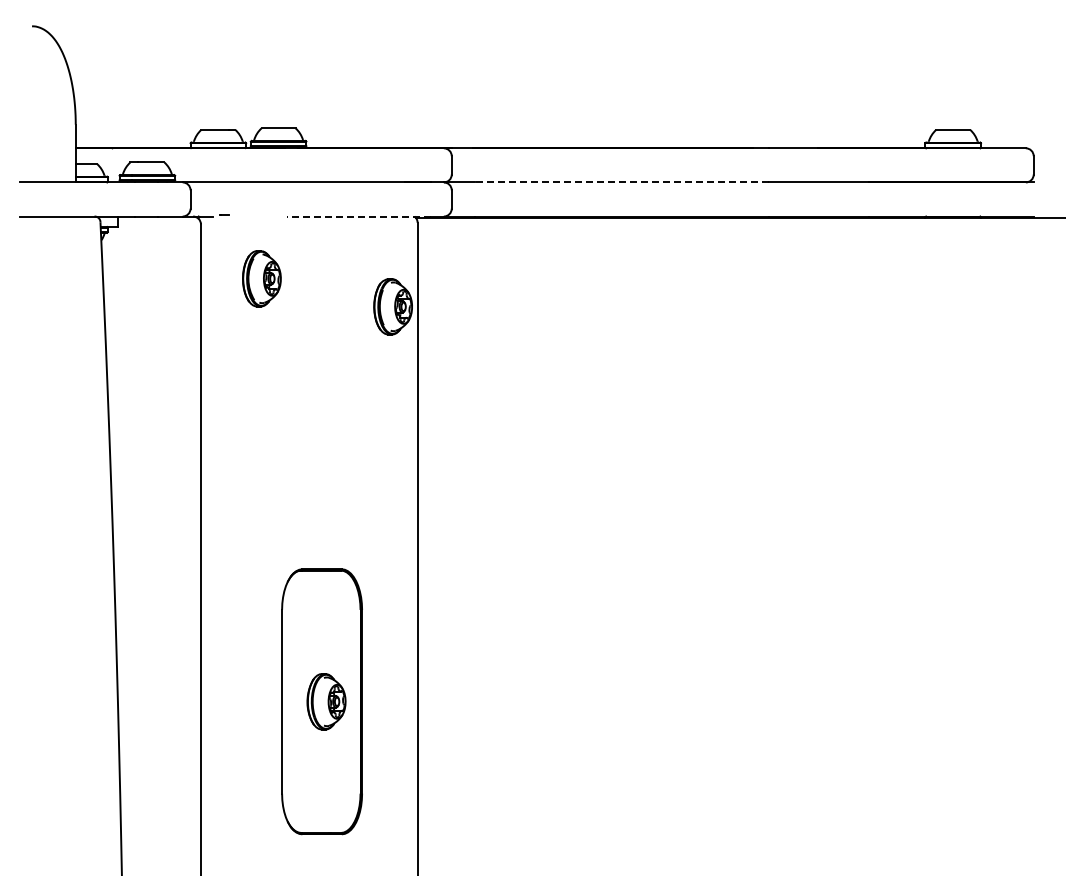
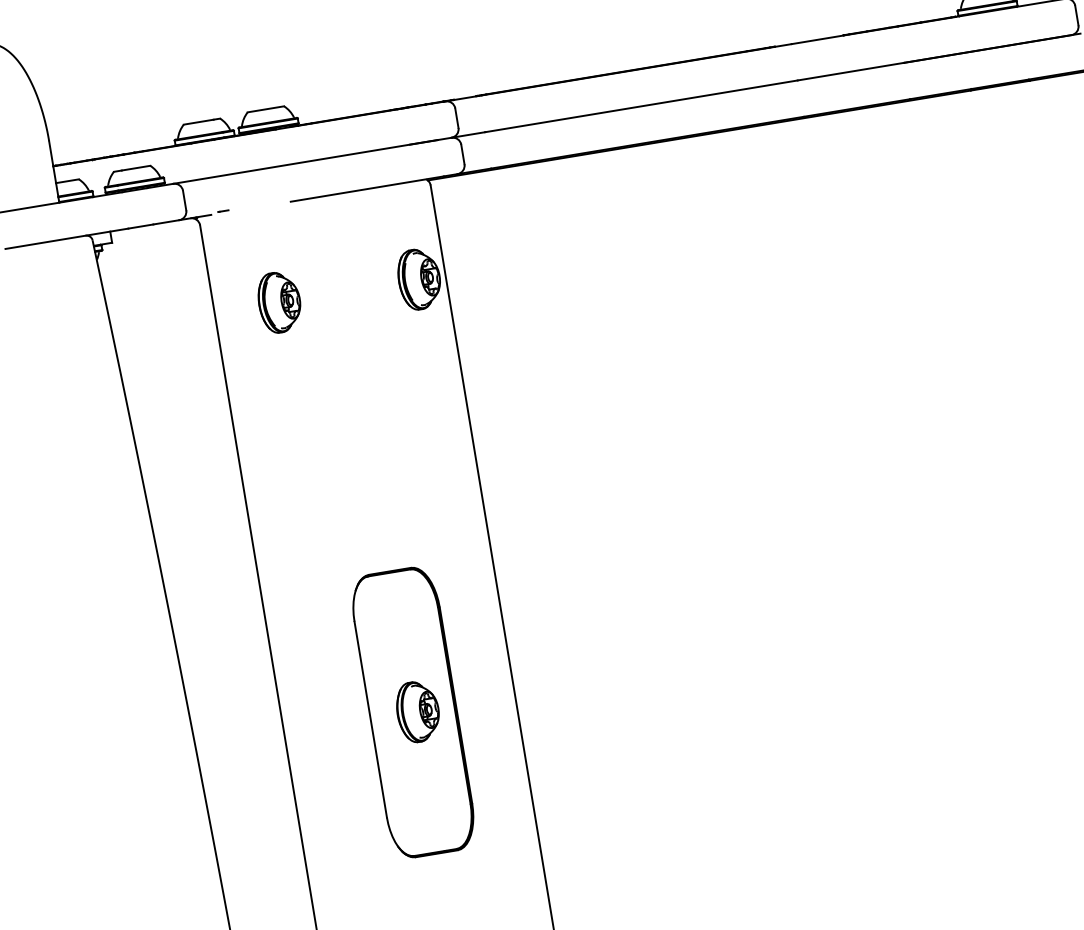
line: (622, 182) -> (641, 106), dashed -> solid
line: (359, 216) -> (367, 188), dashed -> solid
part: (261, 278) -> (279, 302), moved

